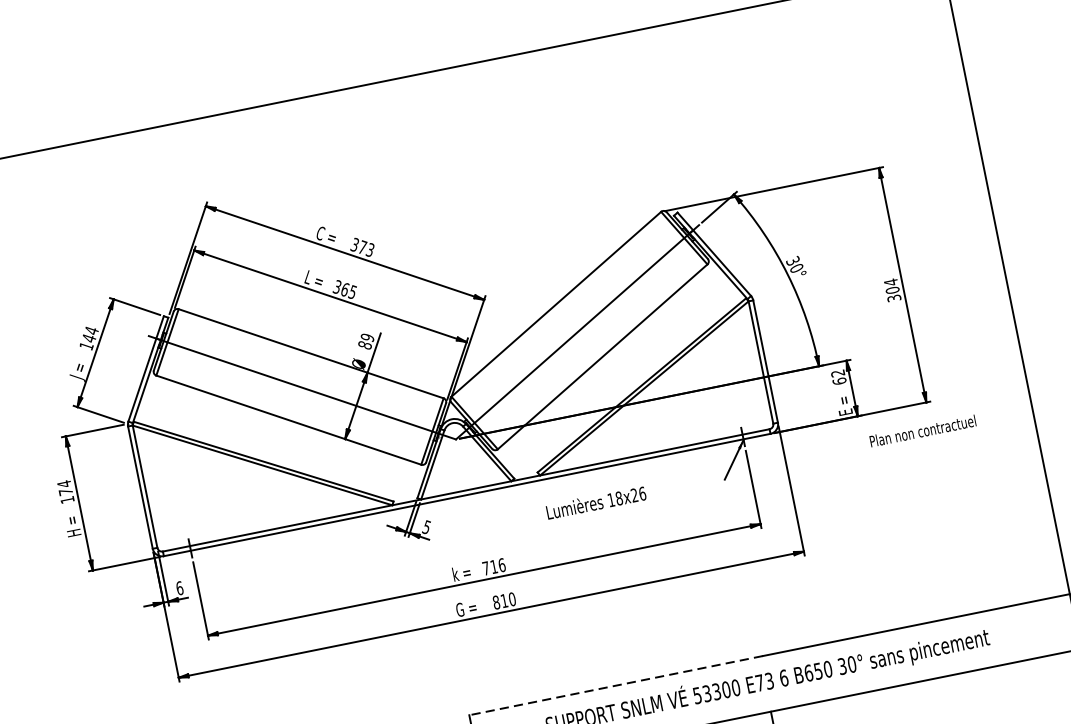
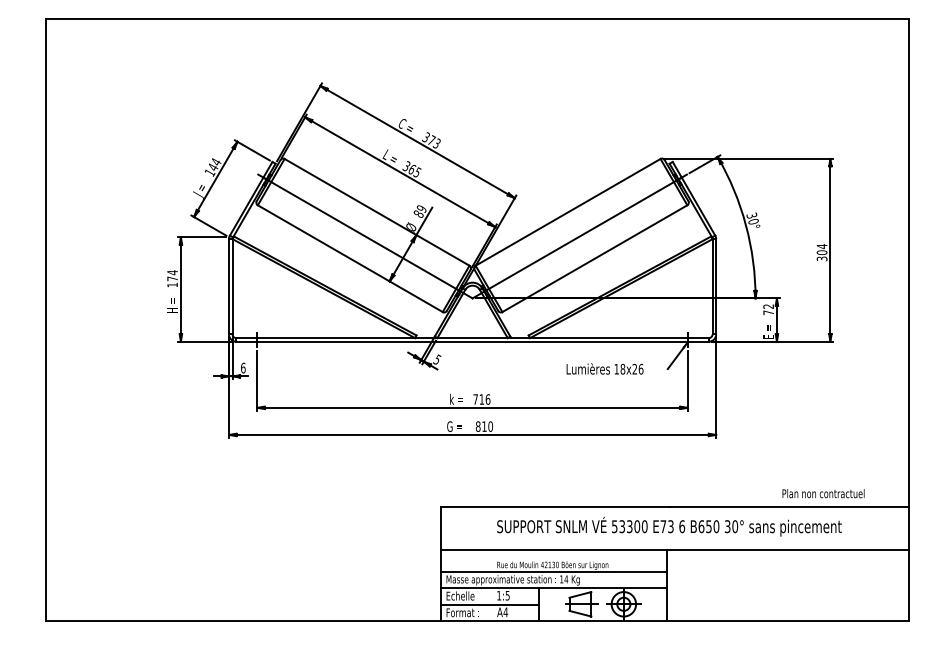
text: (839, 381) -> (768, 312), 62 -> 72
text: (922, 430) -> (823, 493), moved
text: (595, 502) -> (604, 368), moved
line: (614, 685) -> (554, 506), dashed -> solid

